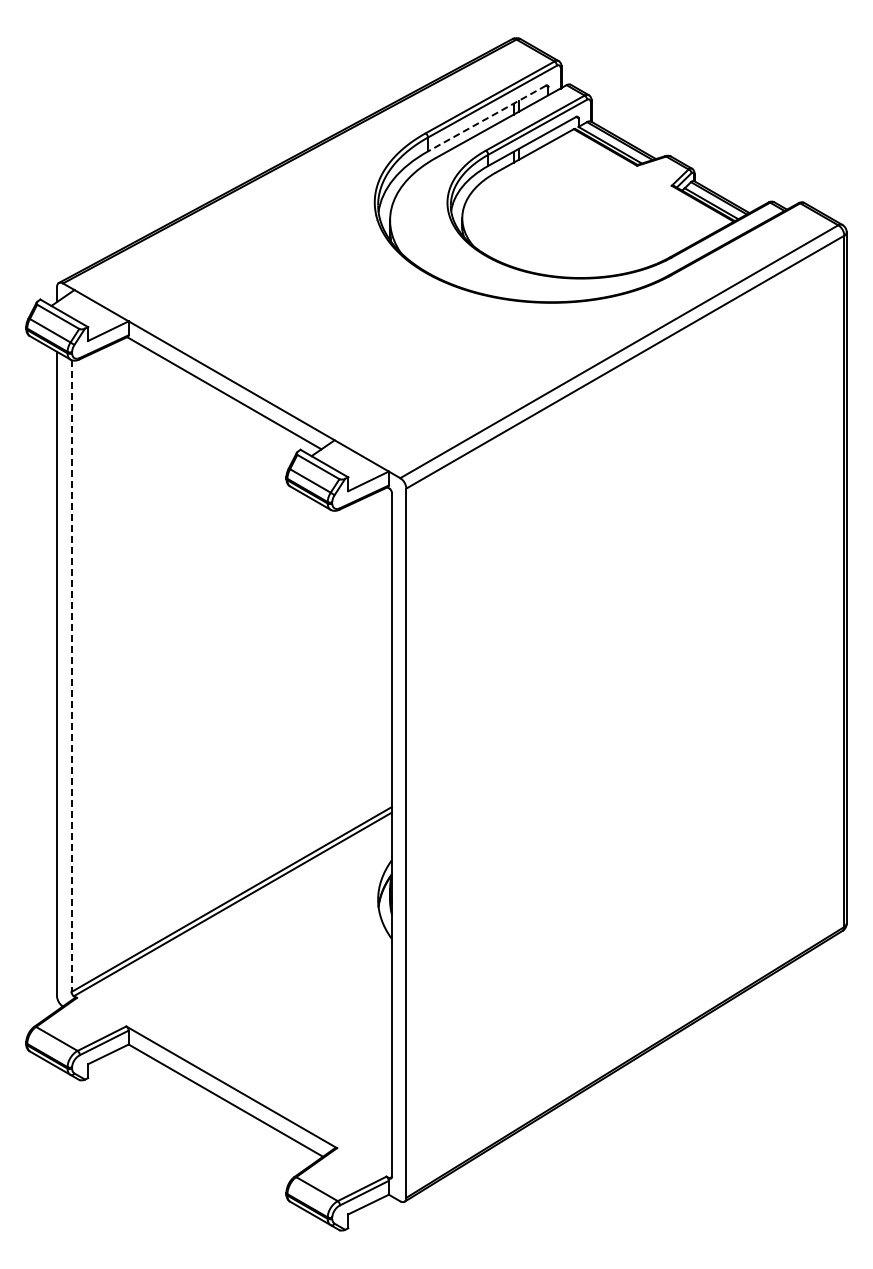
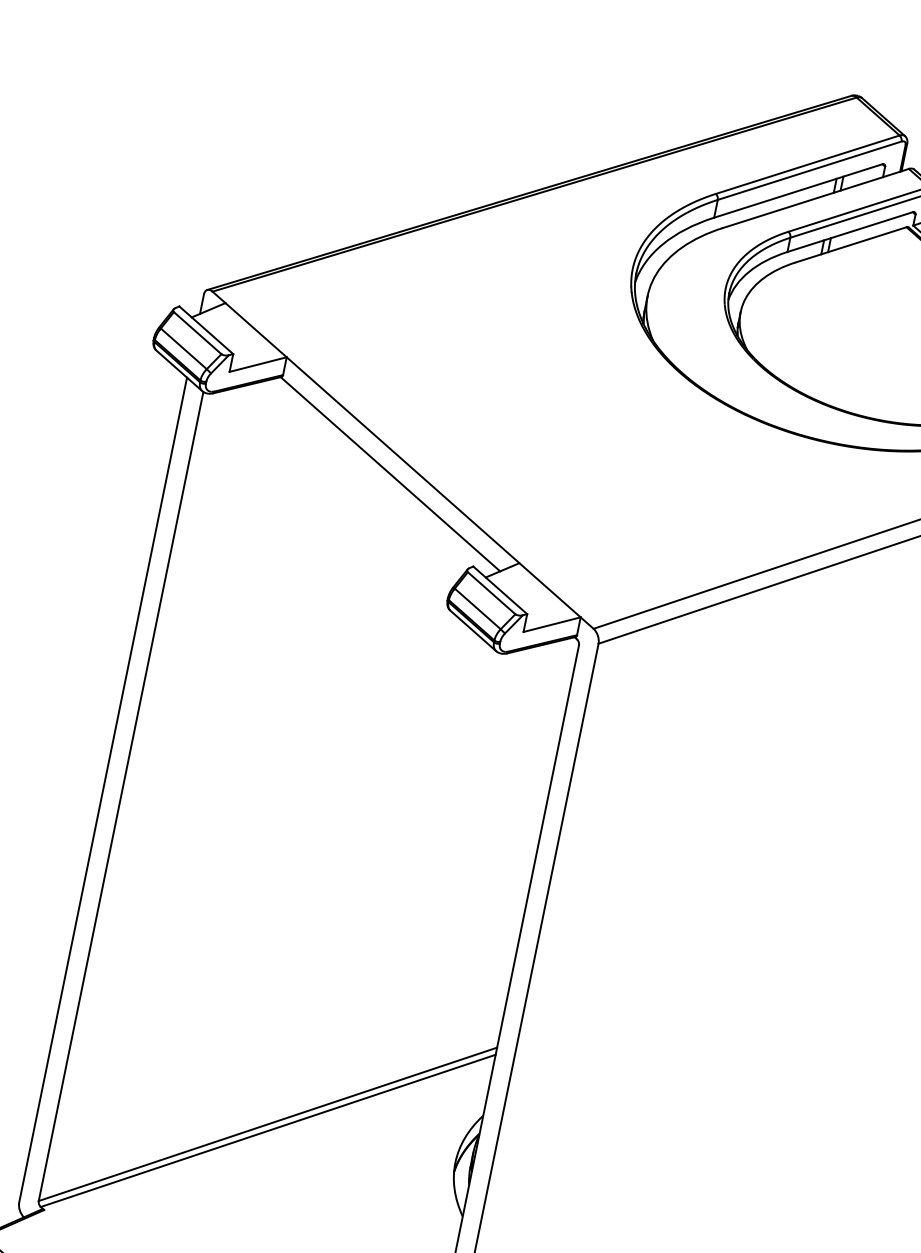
line: (487, 118) -> (798, 191), dashed -> solid
line: (71, 676) -> (120, 797), dashed -> solid

